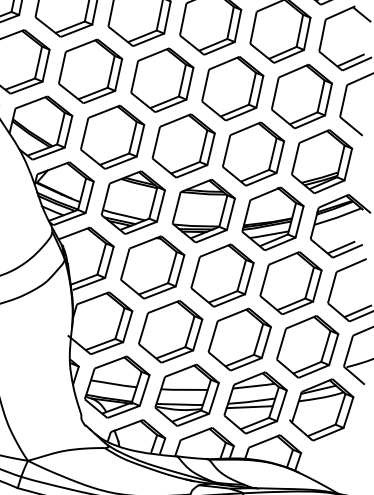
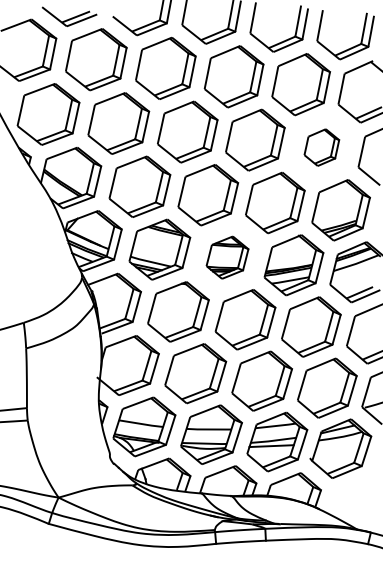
part: (301, 96) -> (321, 147), size x0.6
part: (203, 210) -> (227, 257), size x0.7

